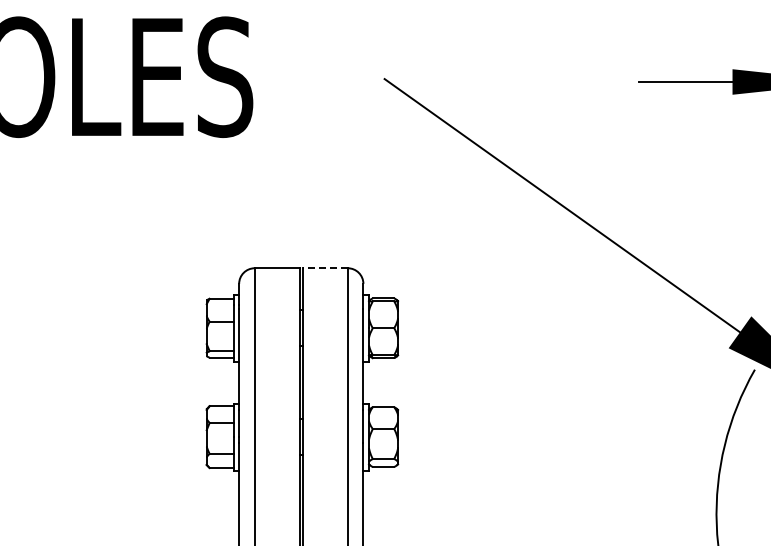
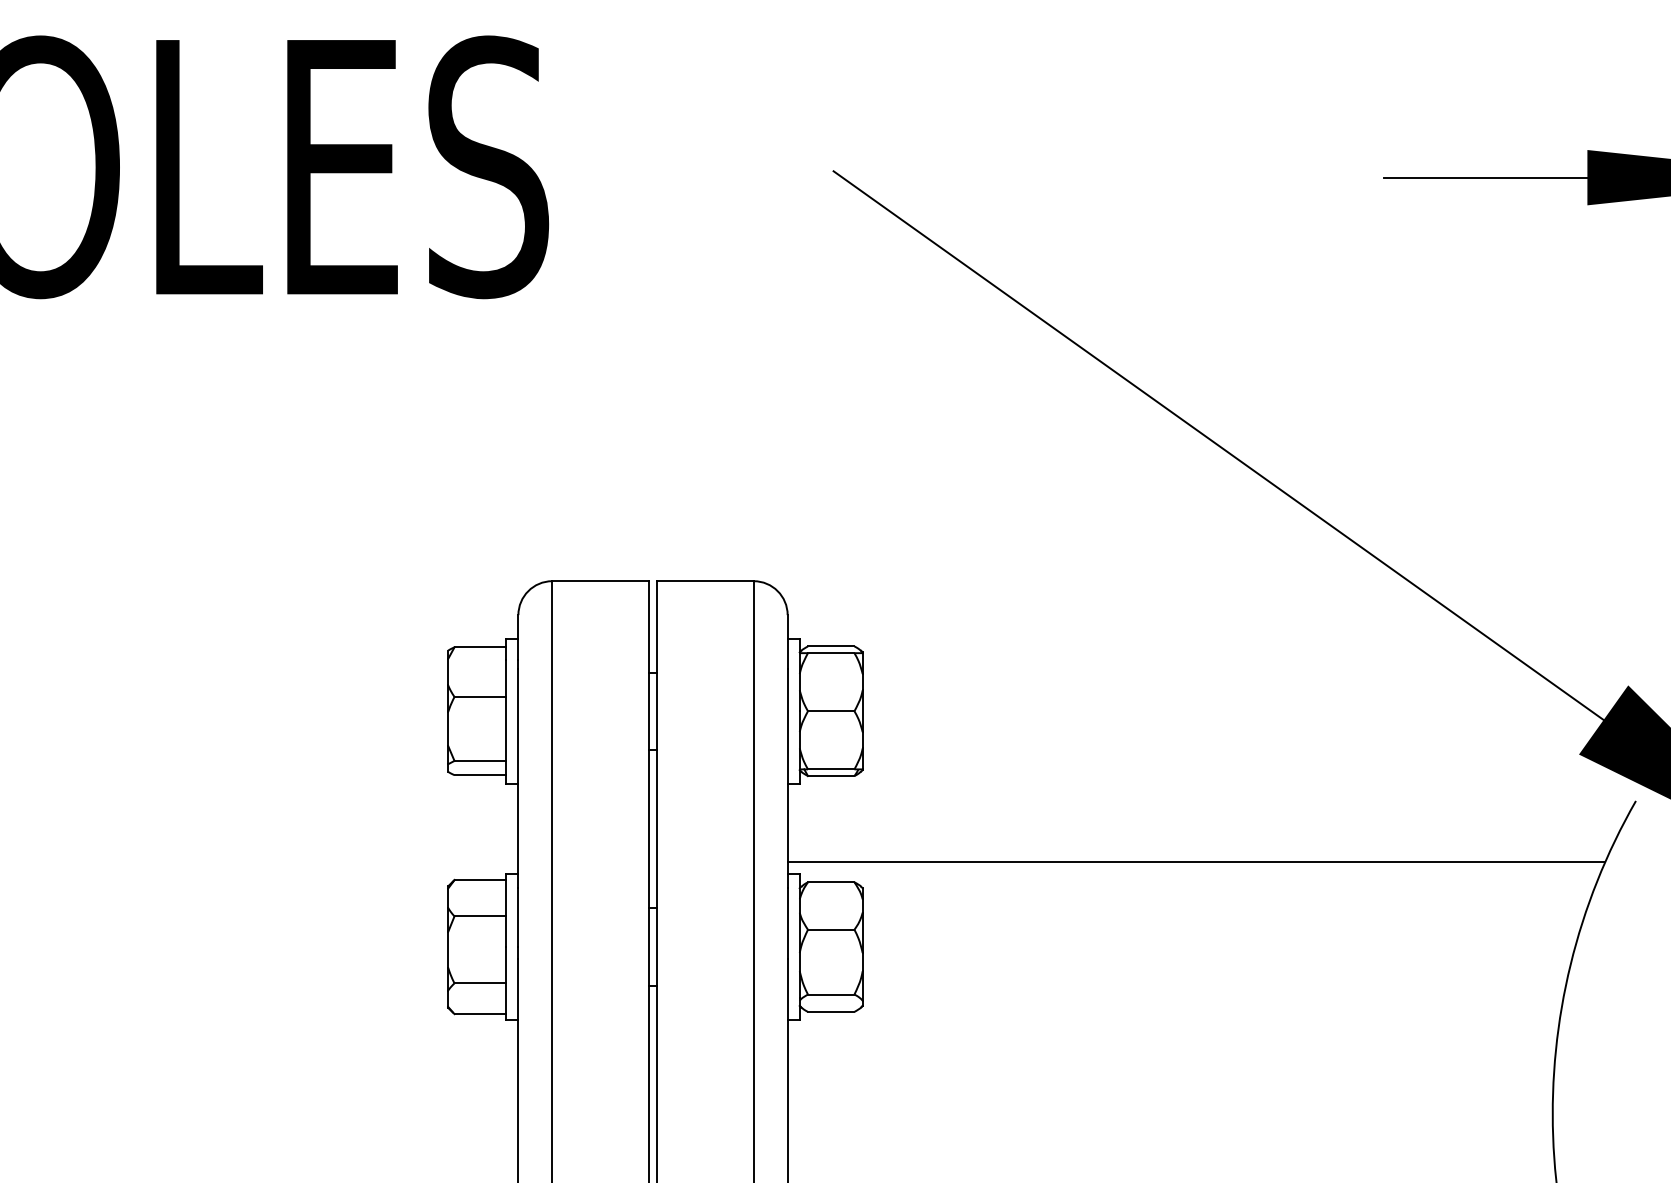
line: (324, 268) -> (703, 581), dashed -> solid
line: (551, 397) -> (1195, 861), added

